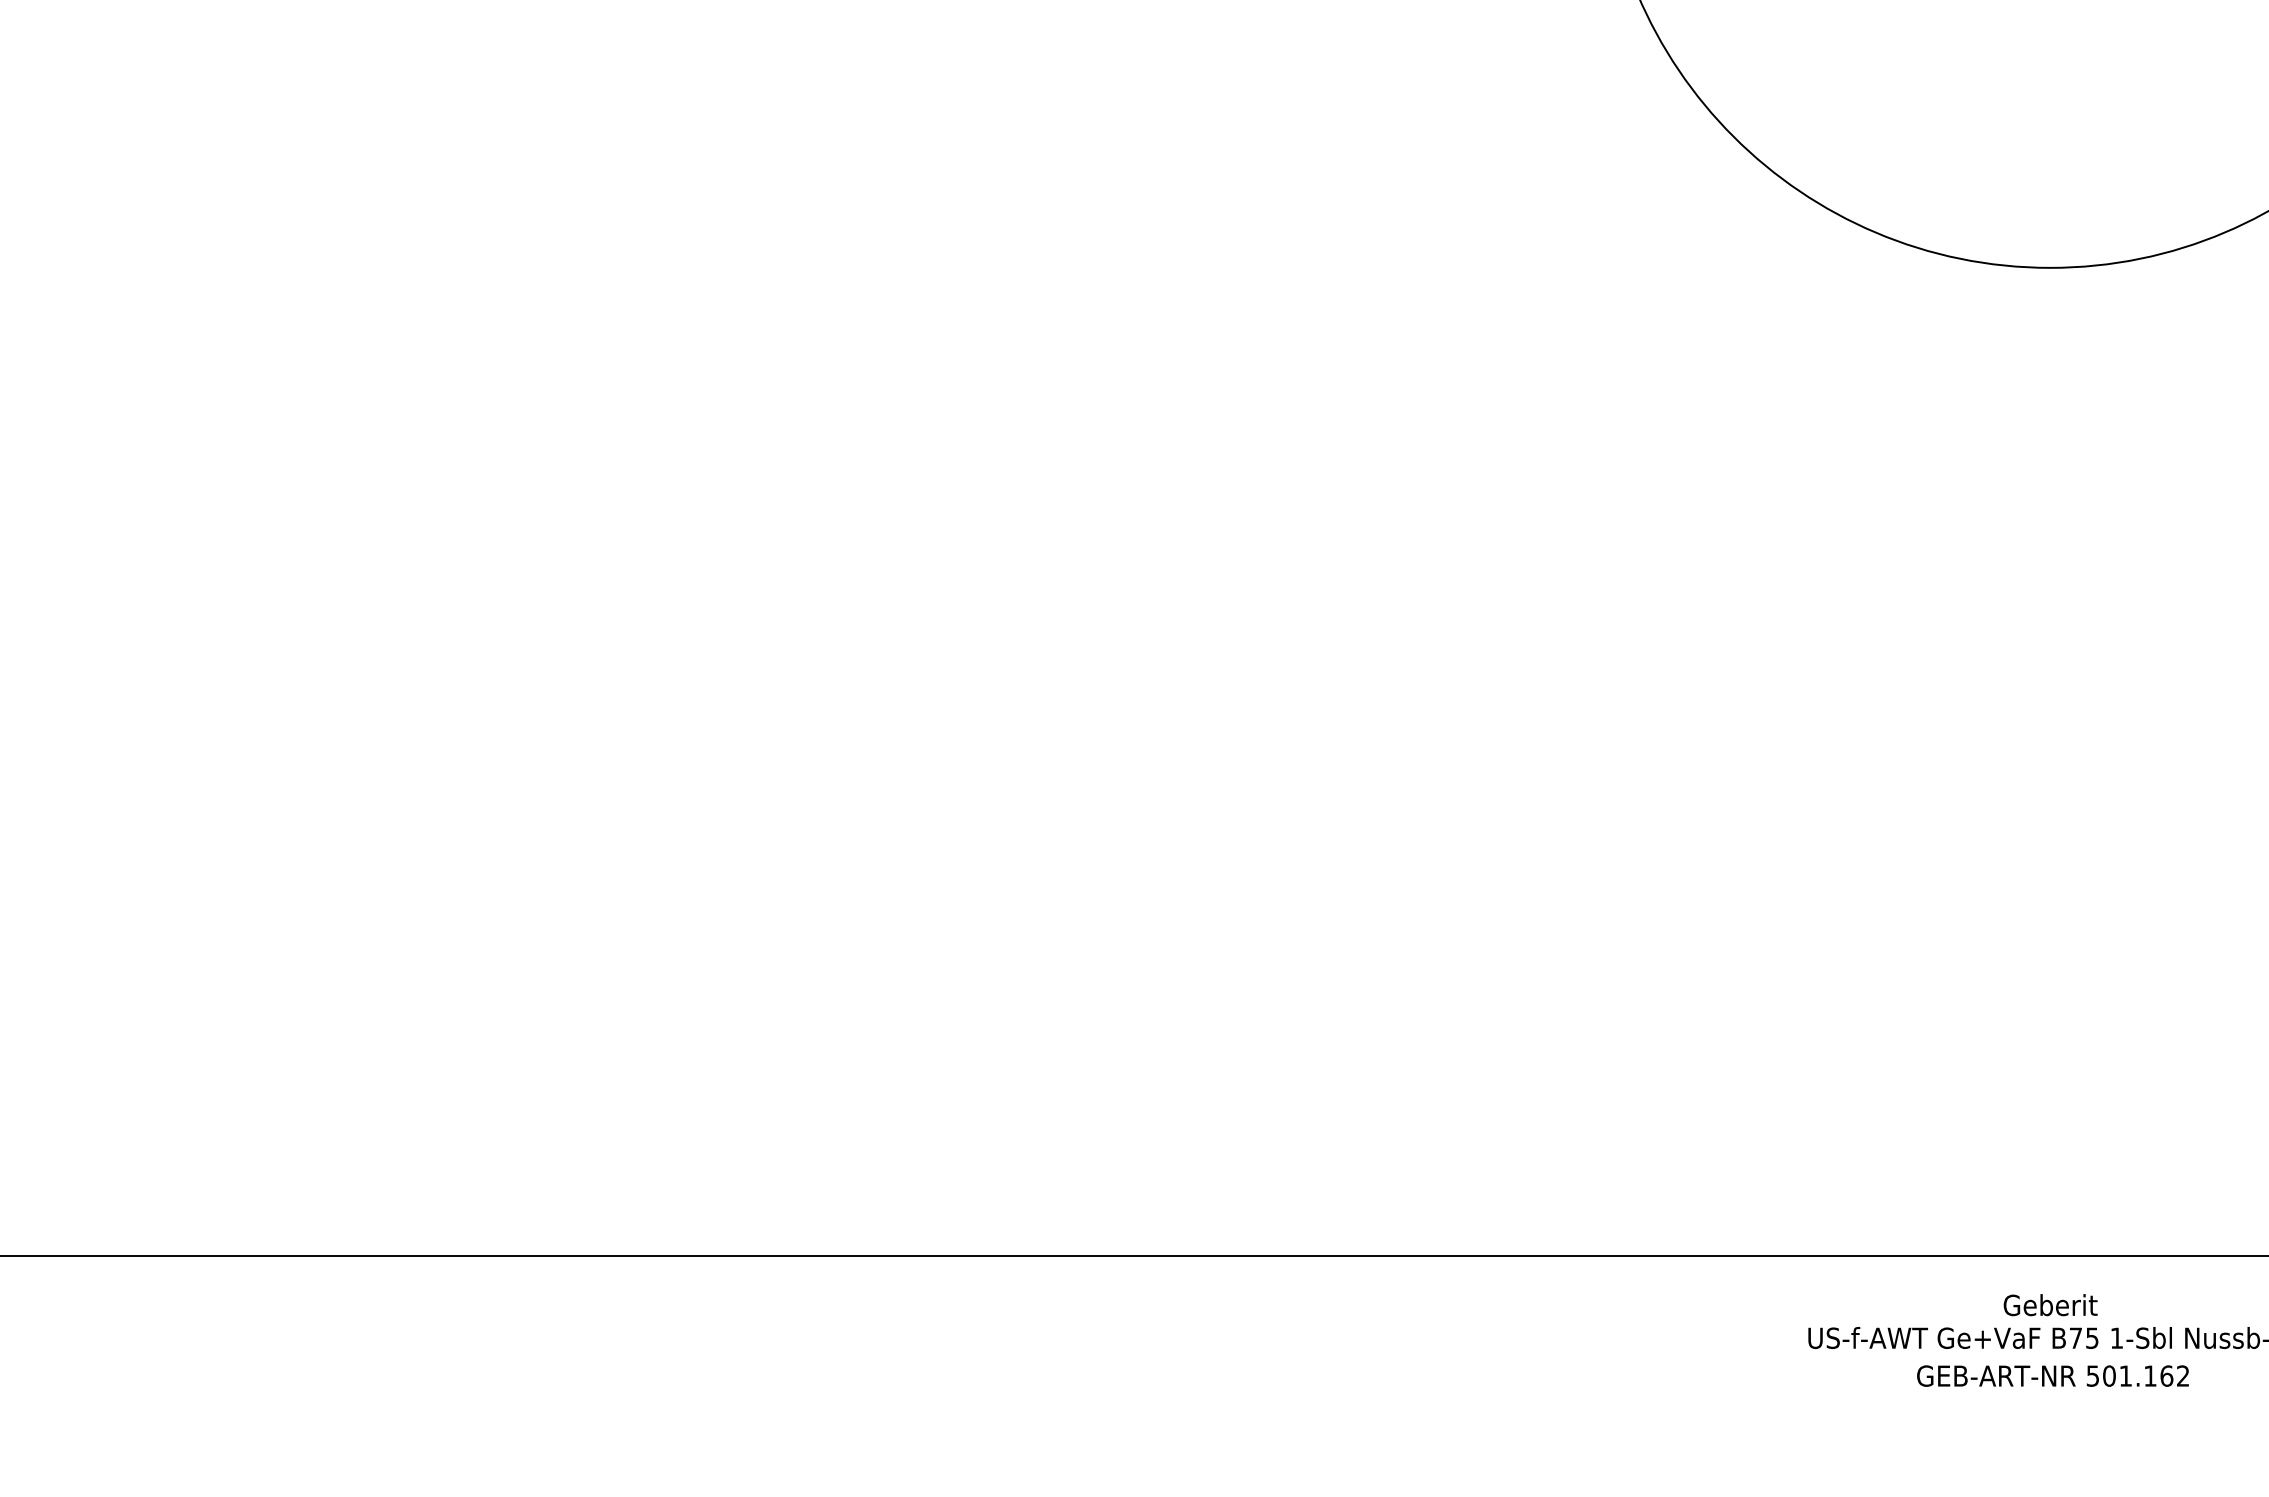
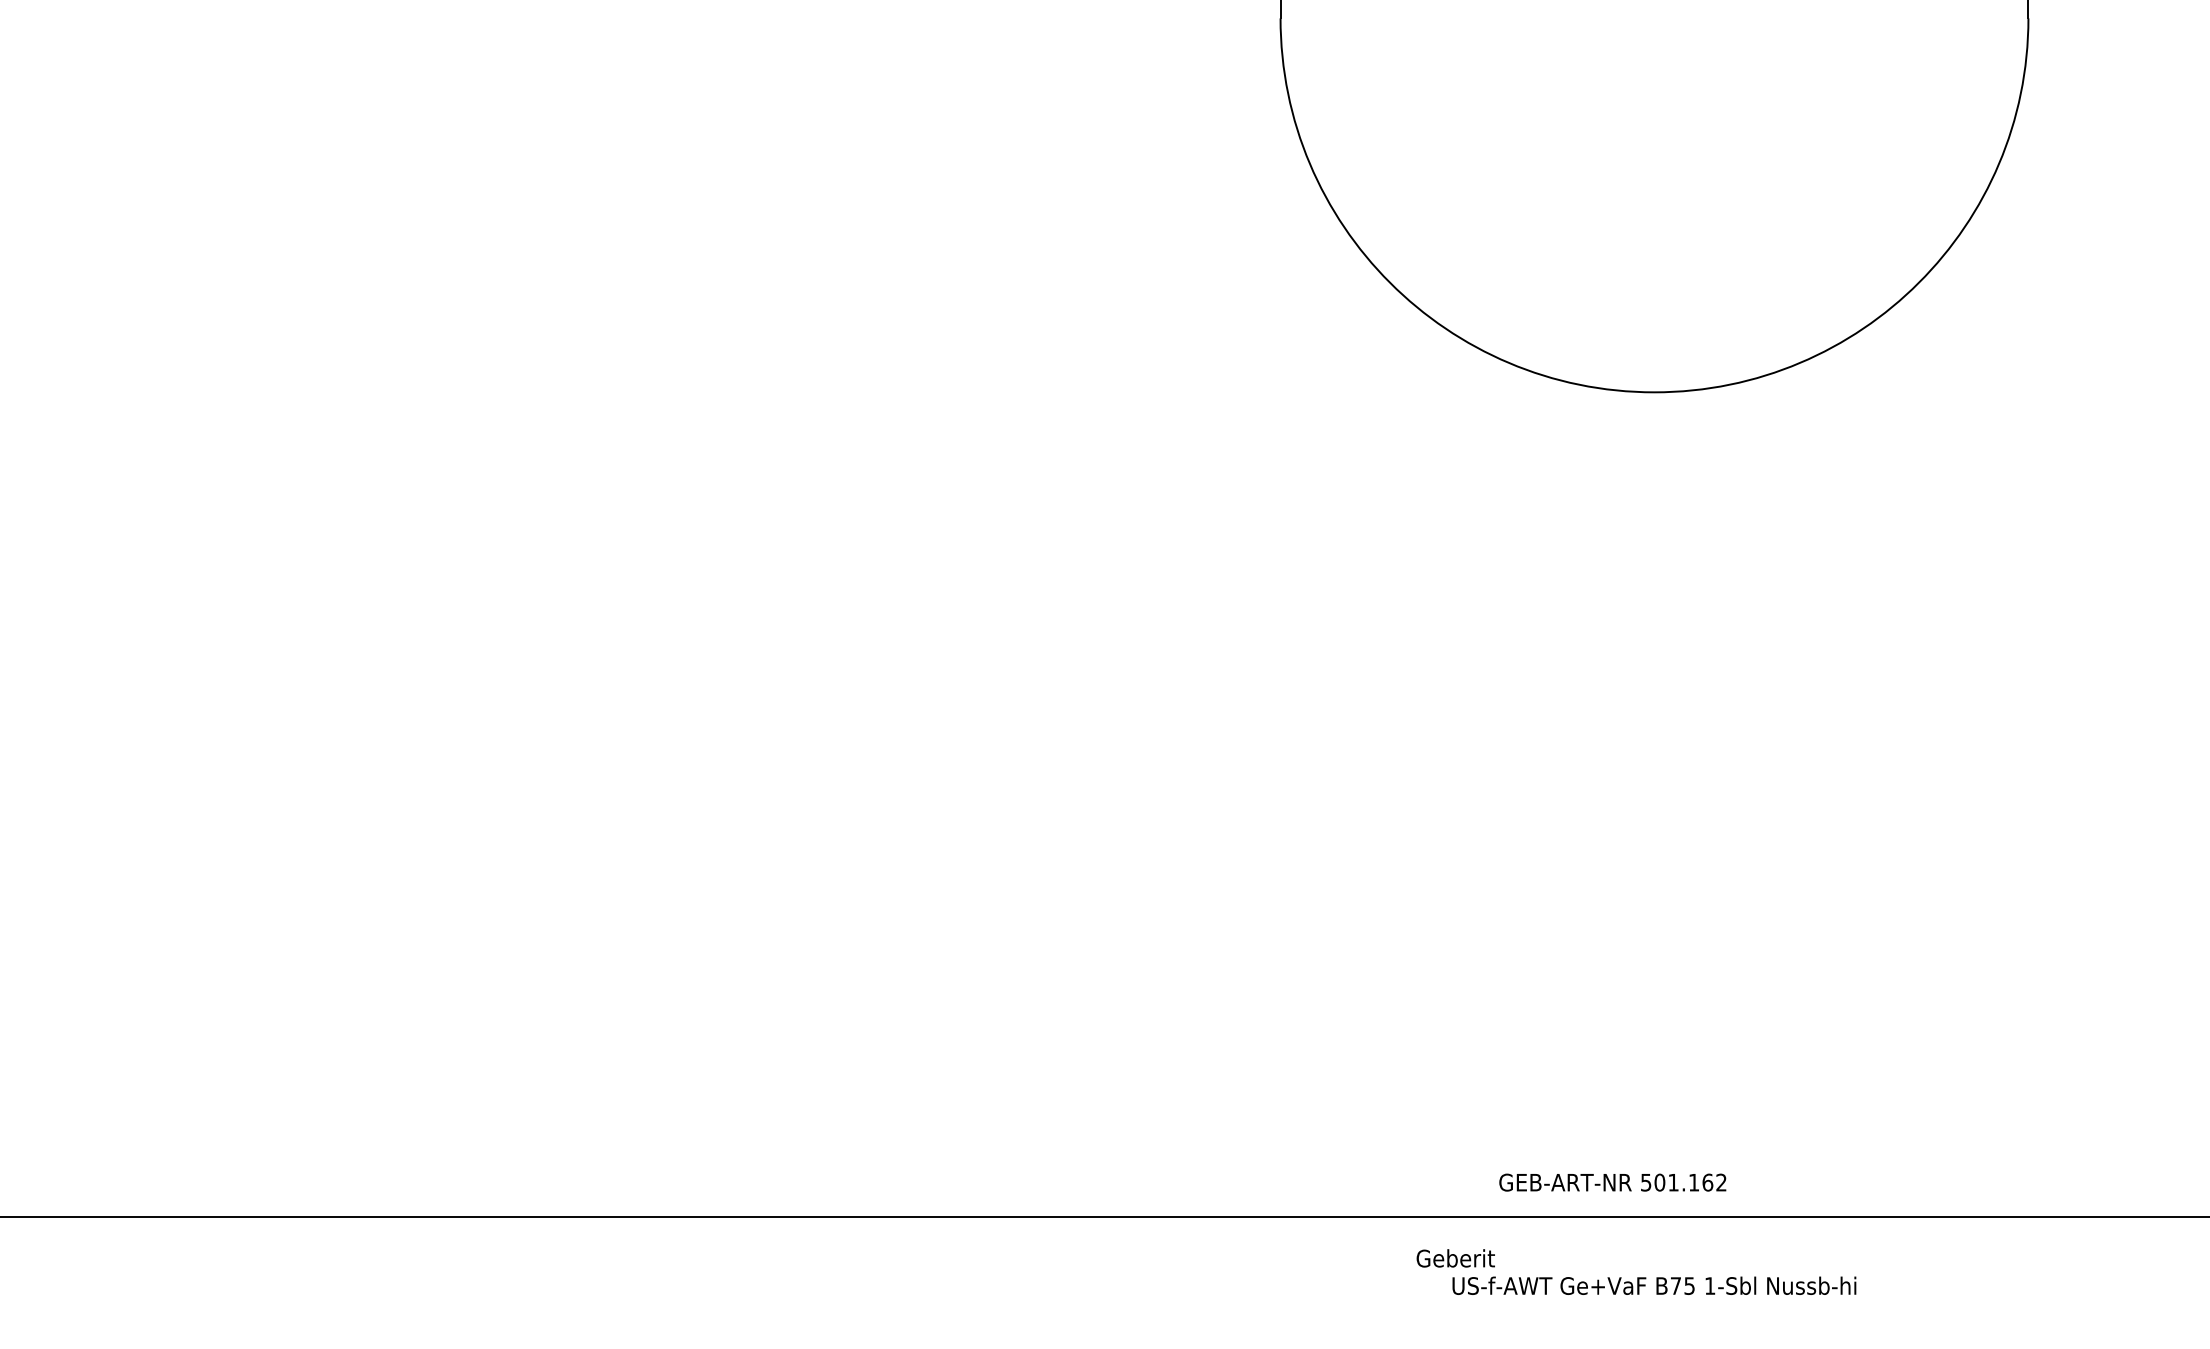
text: (2050, 1305) -> (1455, 1258), moved
text: (2052, 1375) -> (1612, 1182), moved

